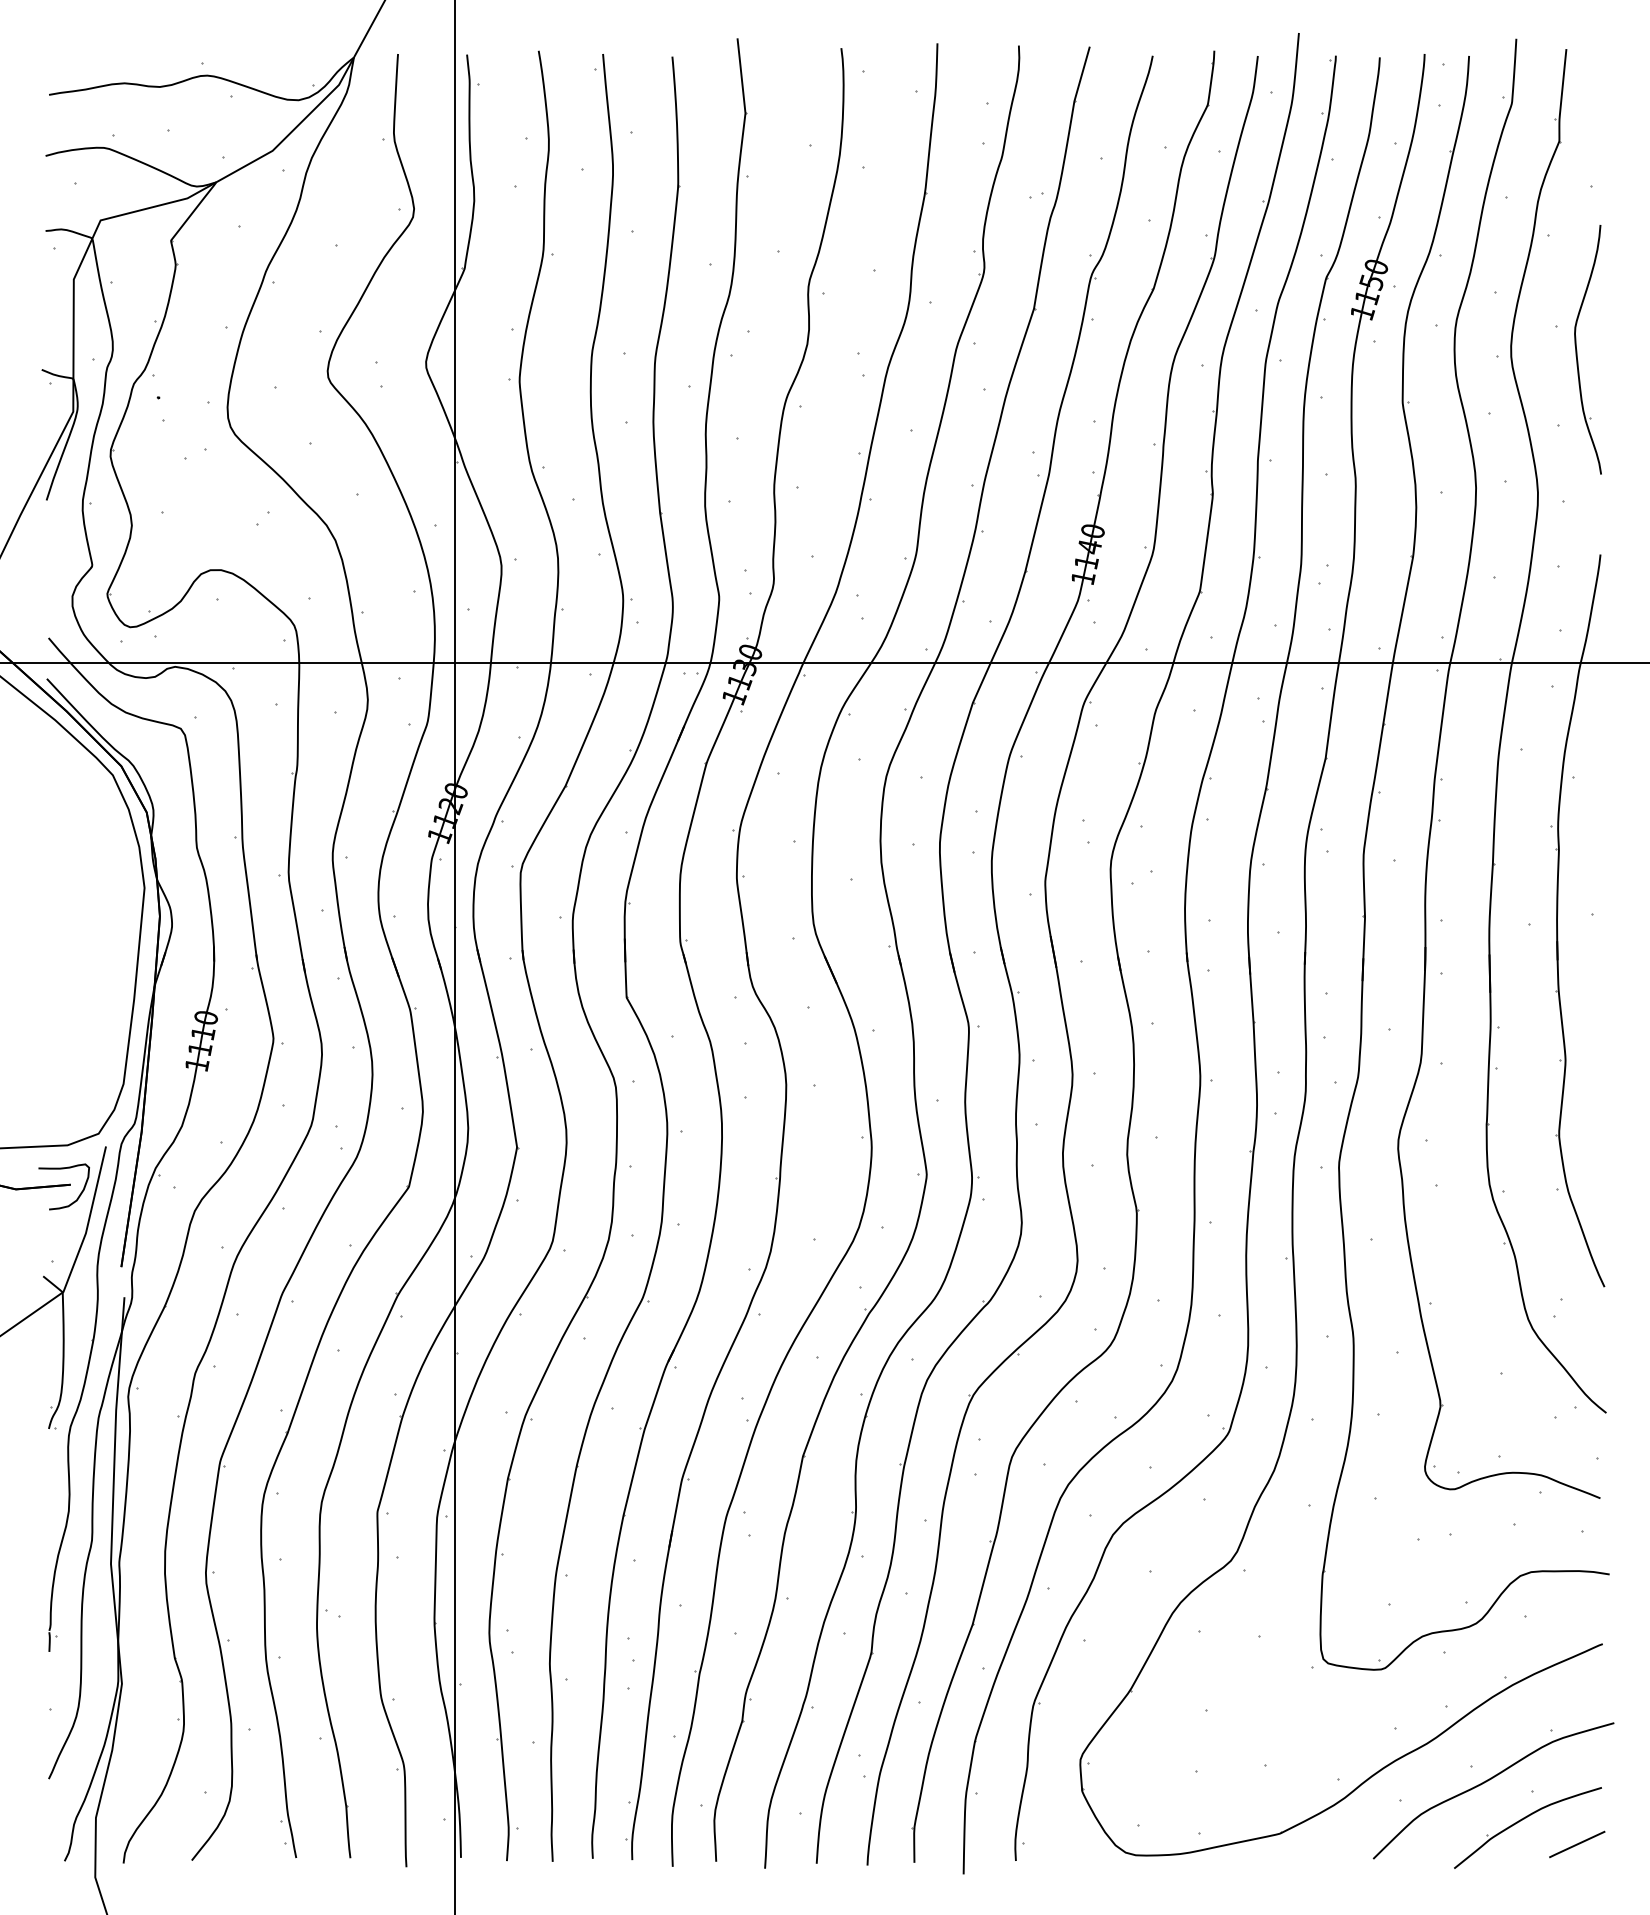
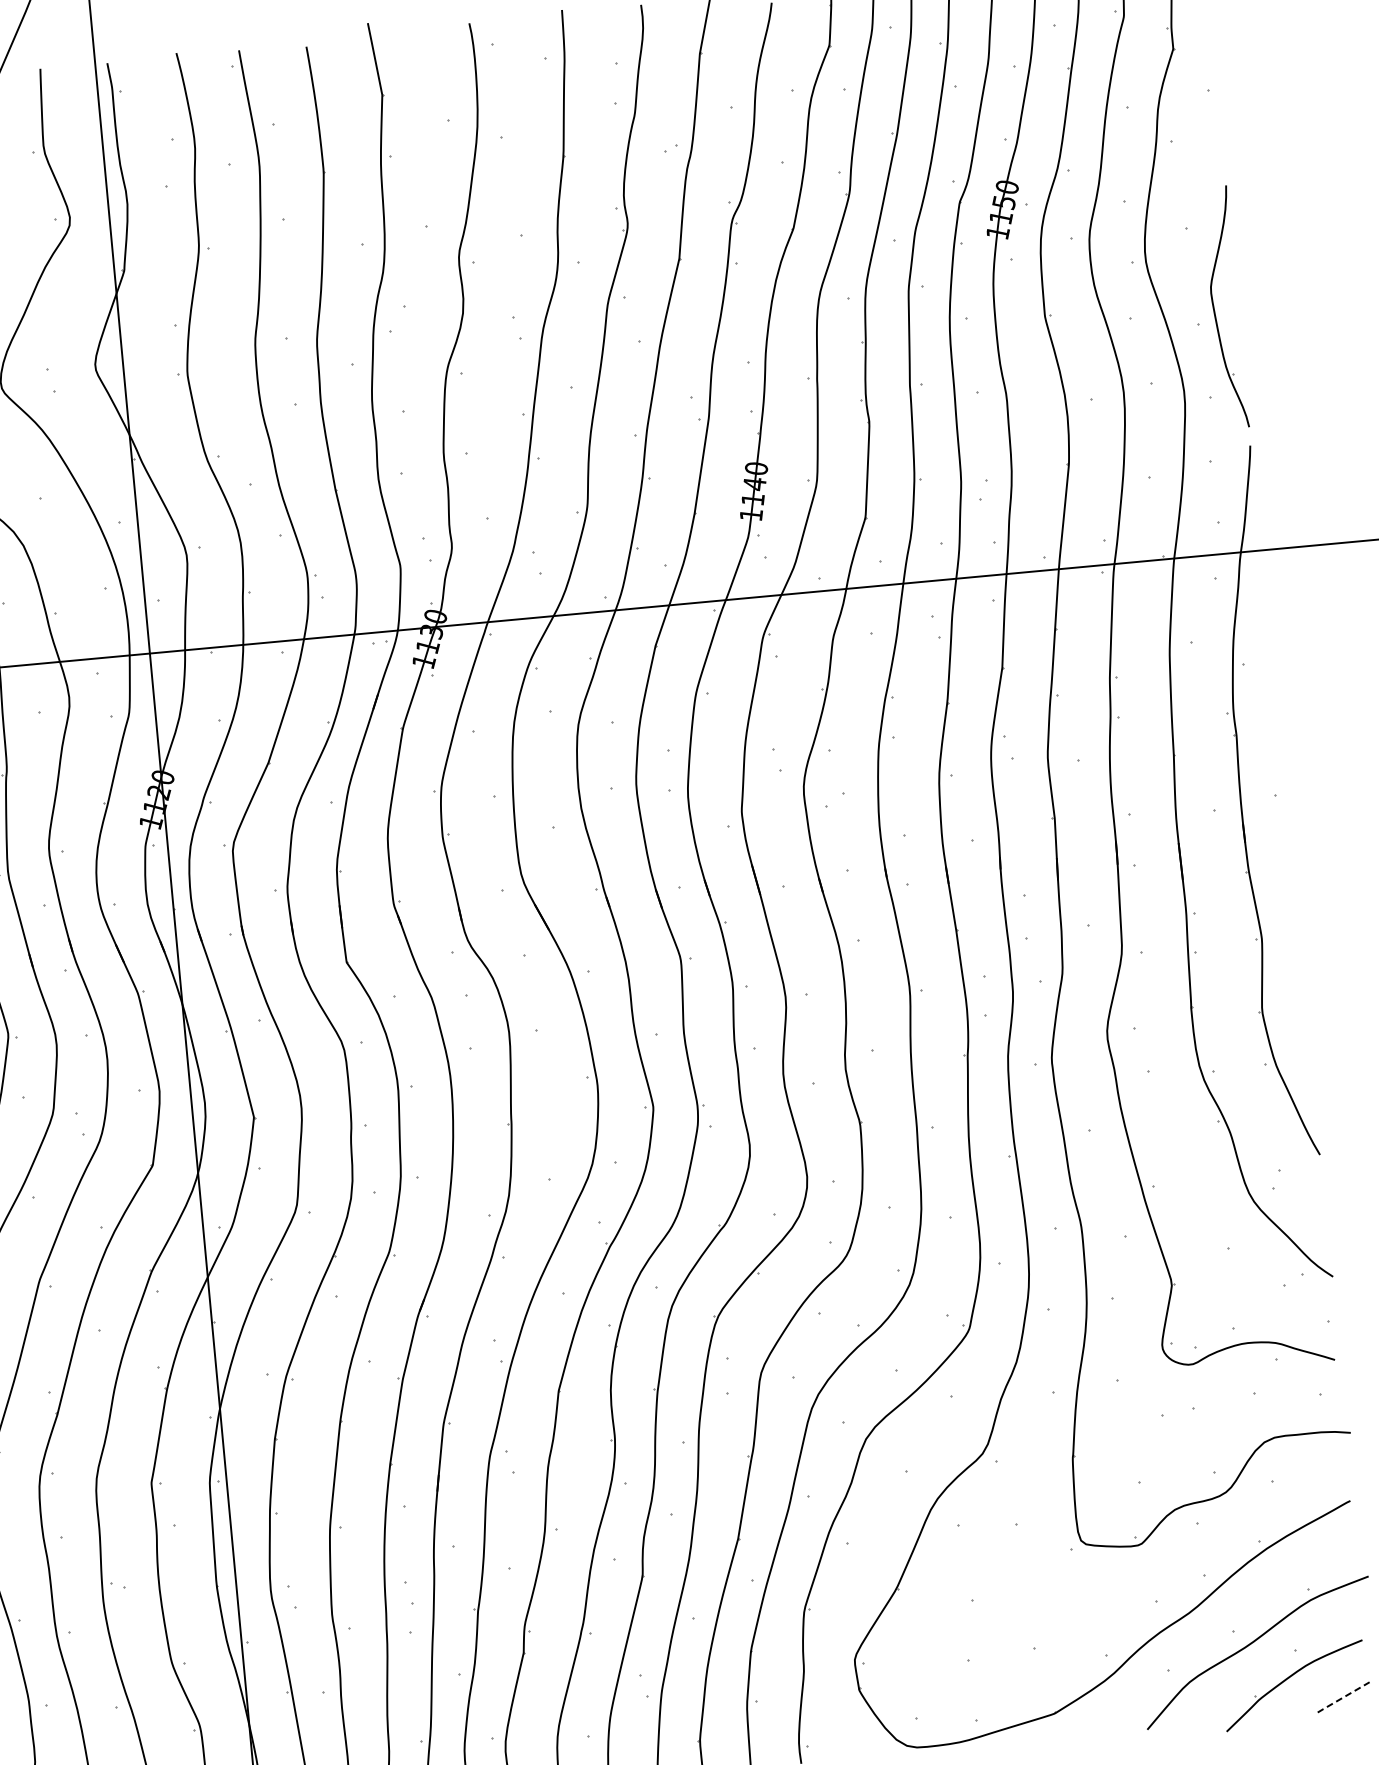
part: (1577, 350) -> (1215, 309), moved
line: (1577, 1844) -> (1343, 1697), solid -> dashed

